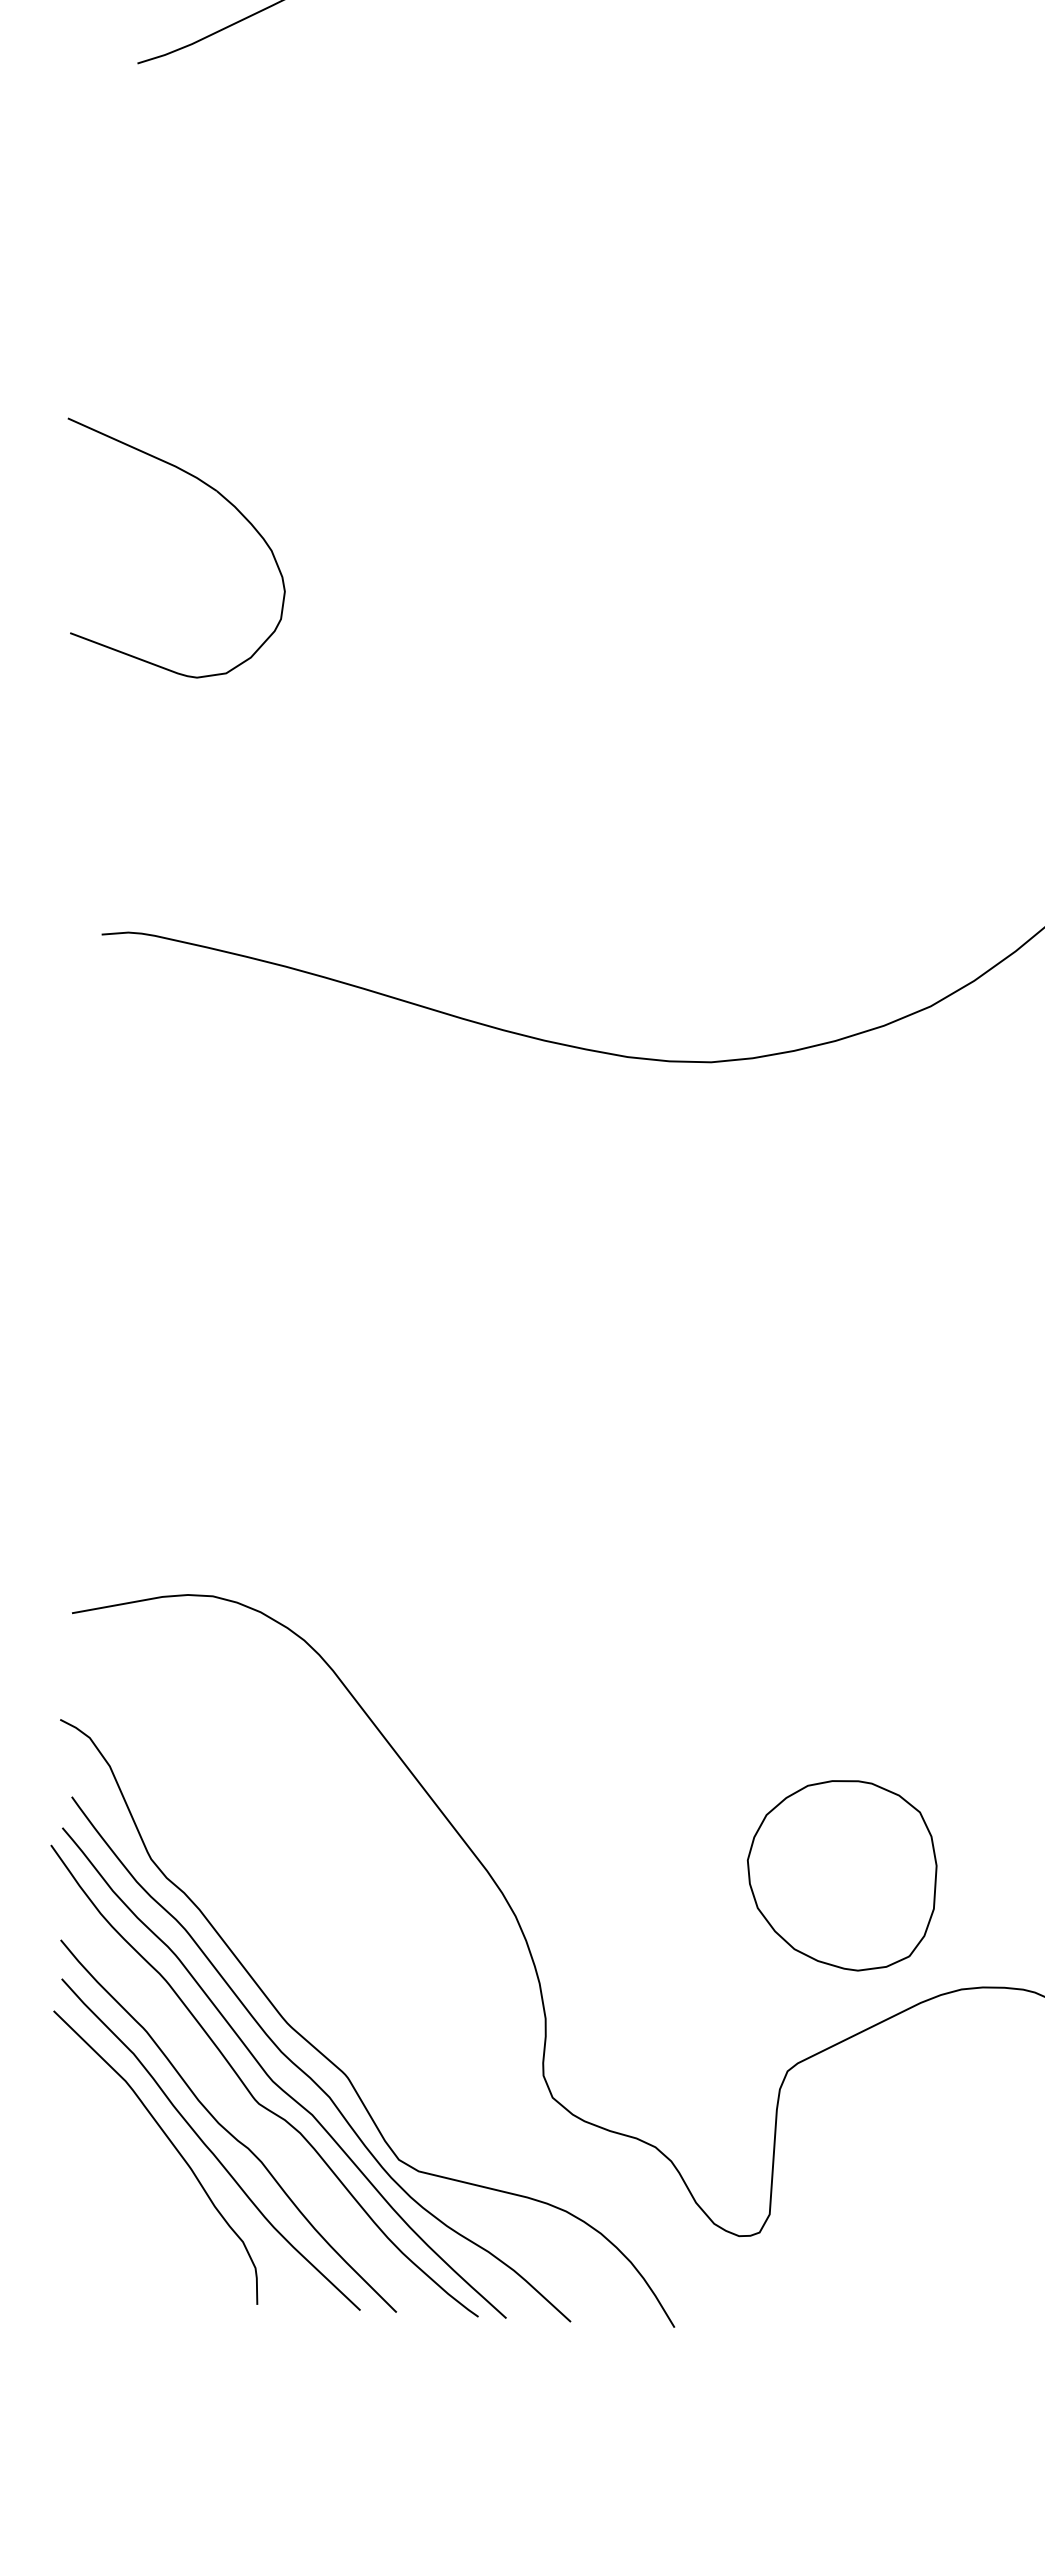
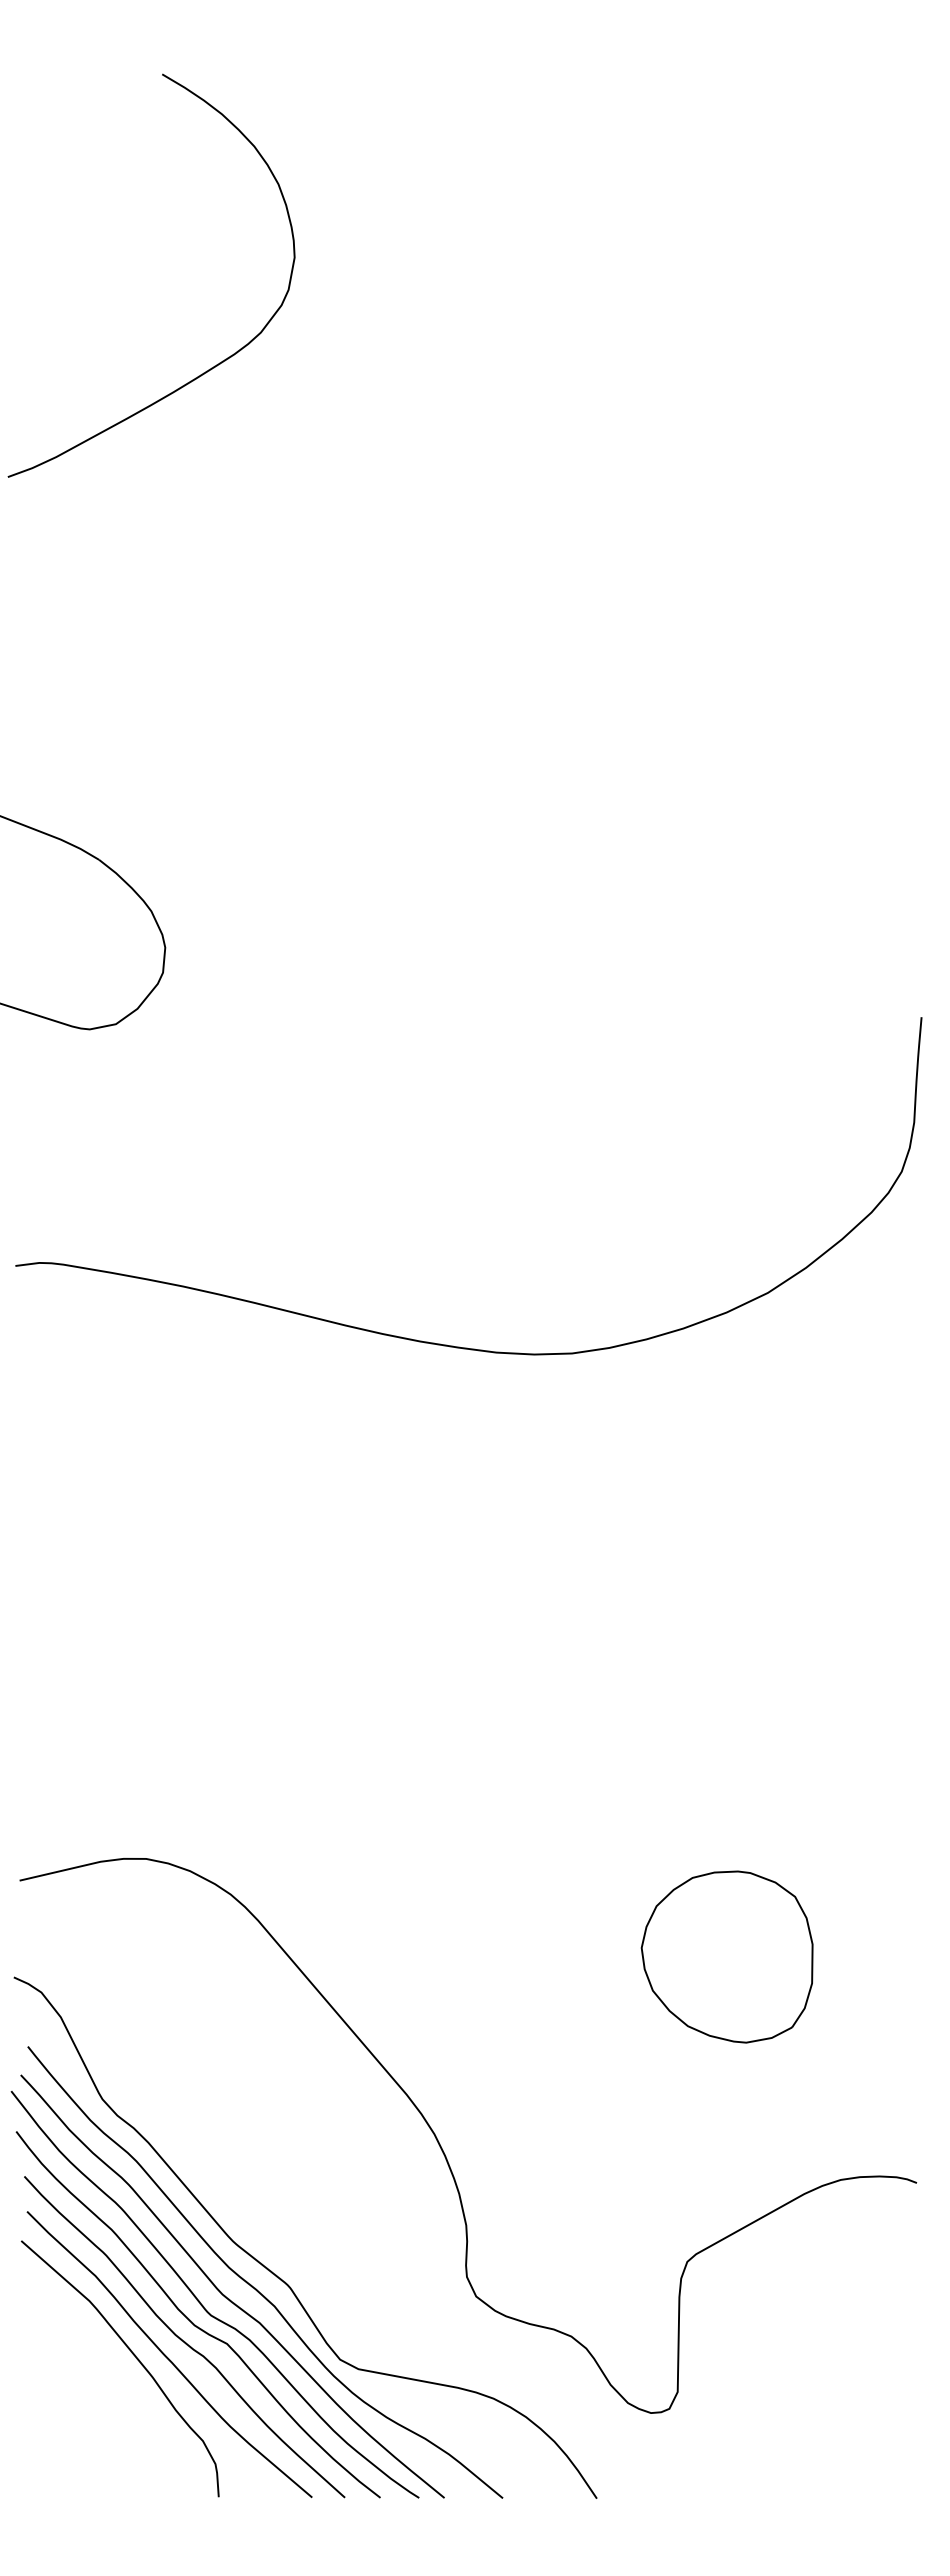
part: (840, 1874) -> (726, 1956), moved
curve: (237, 2108) -> (191, 2320), added

